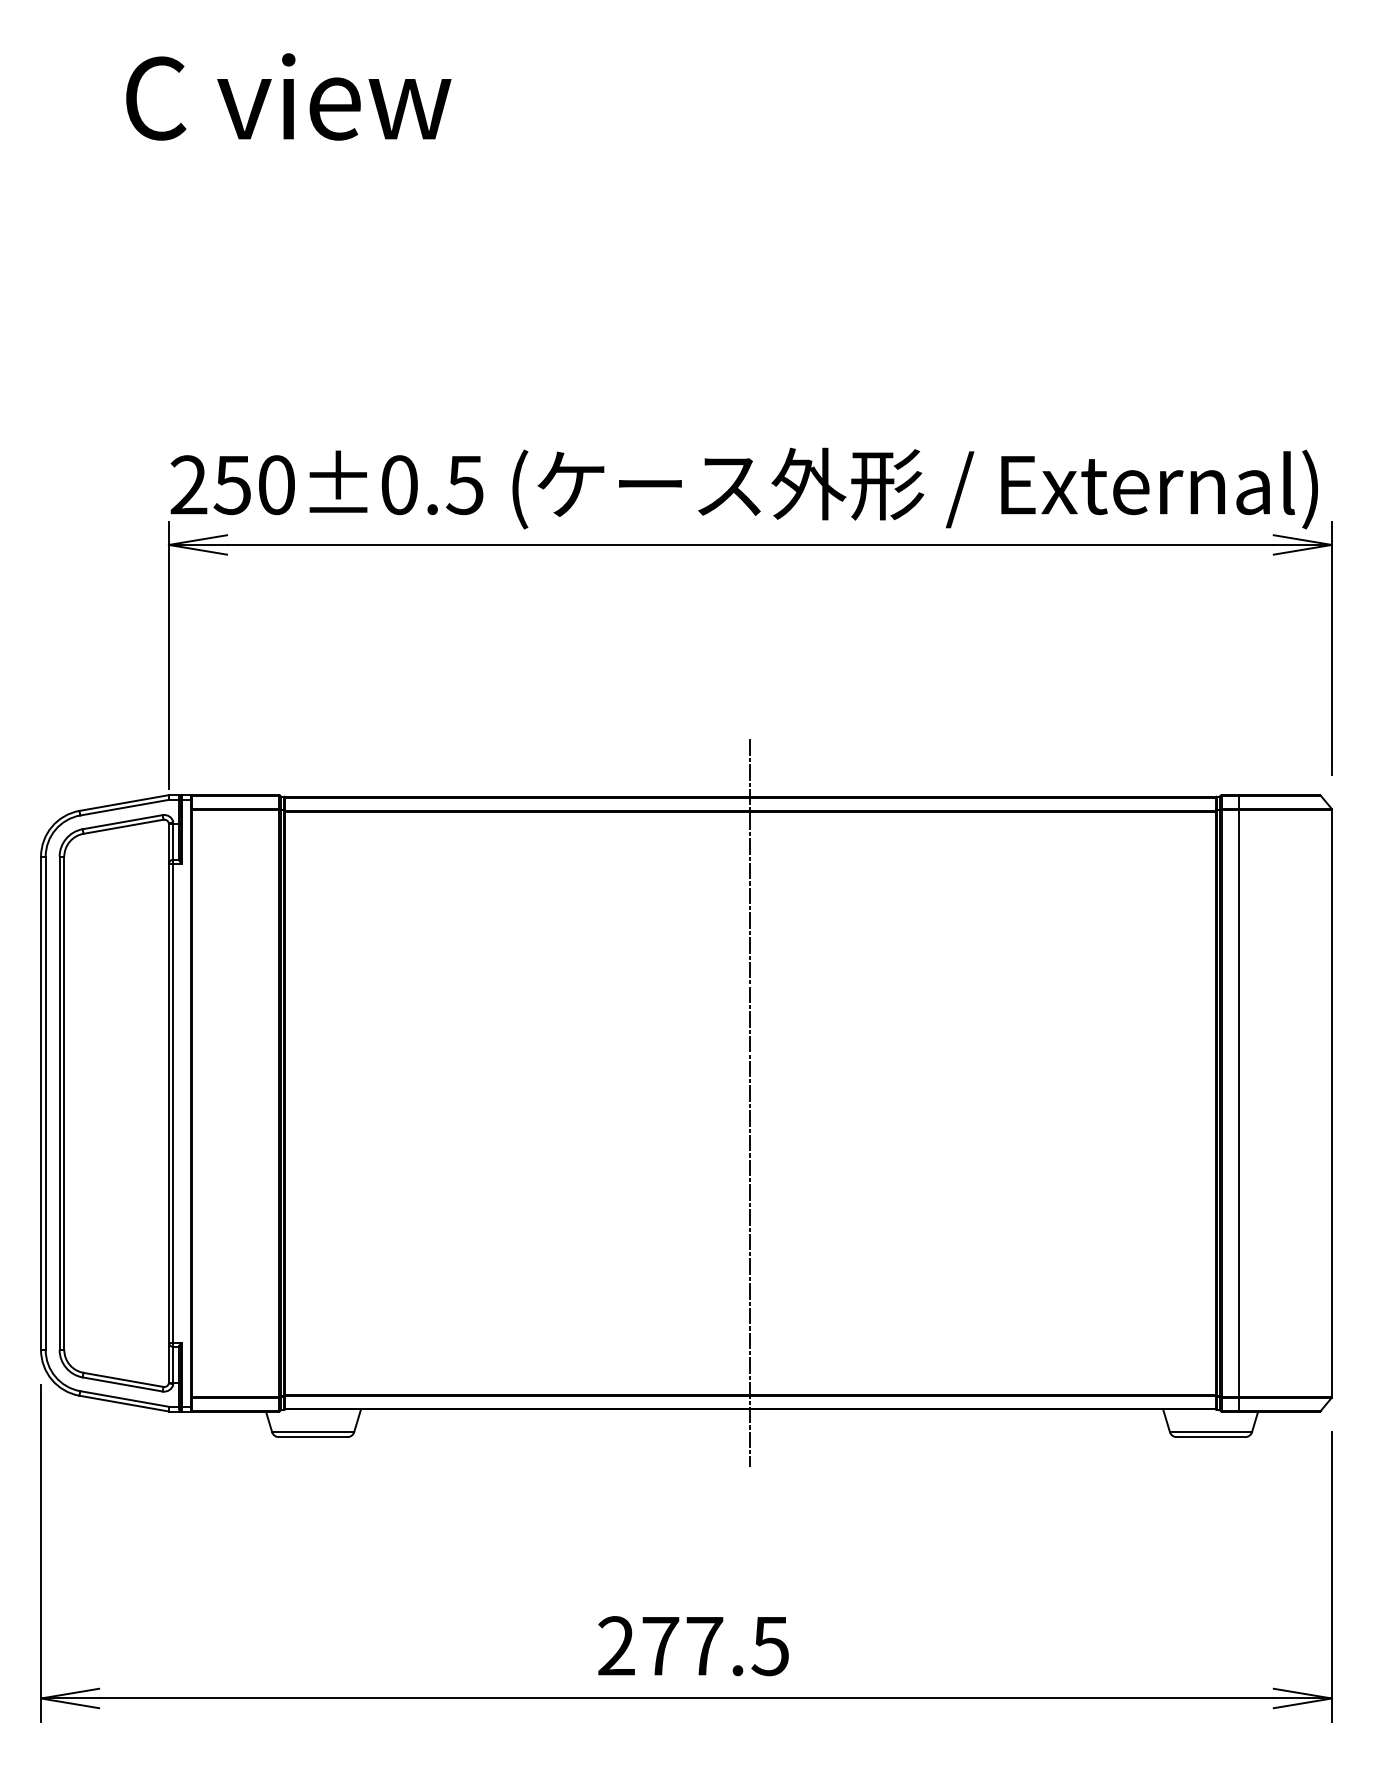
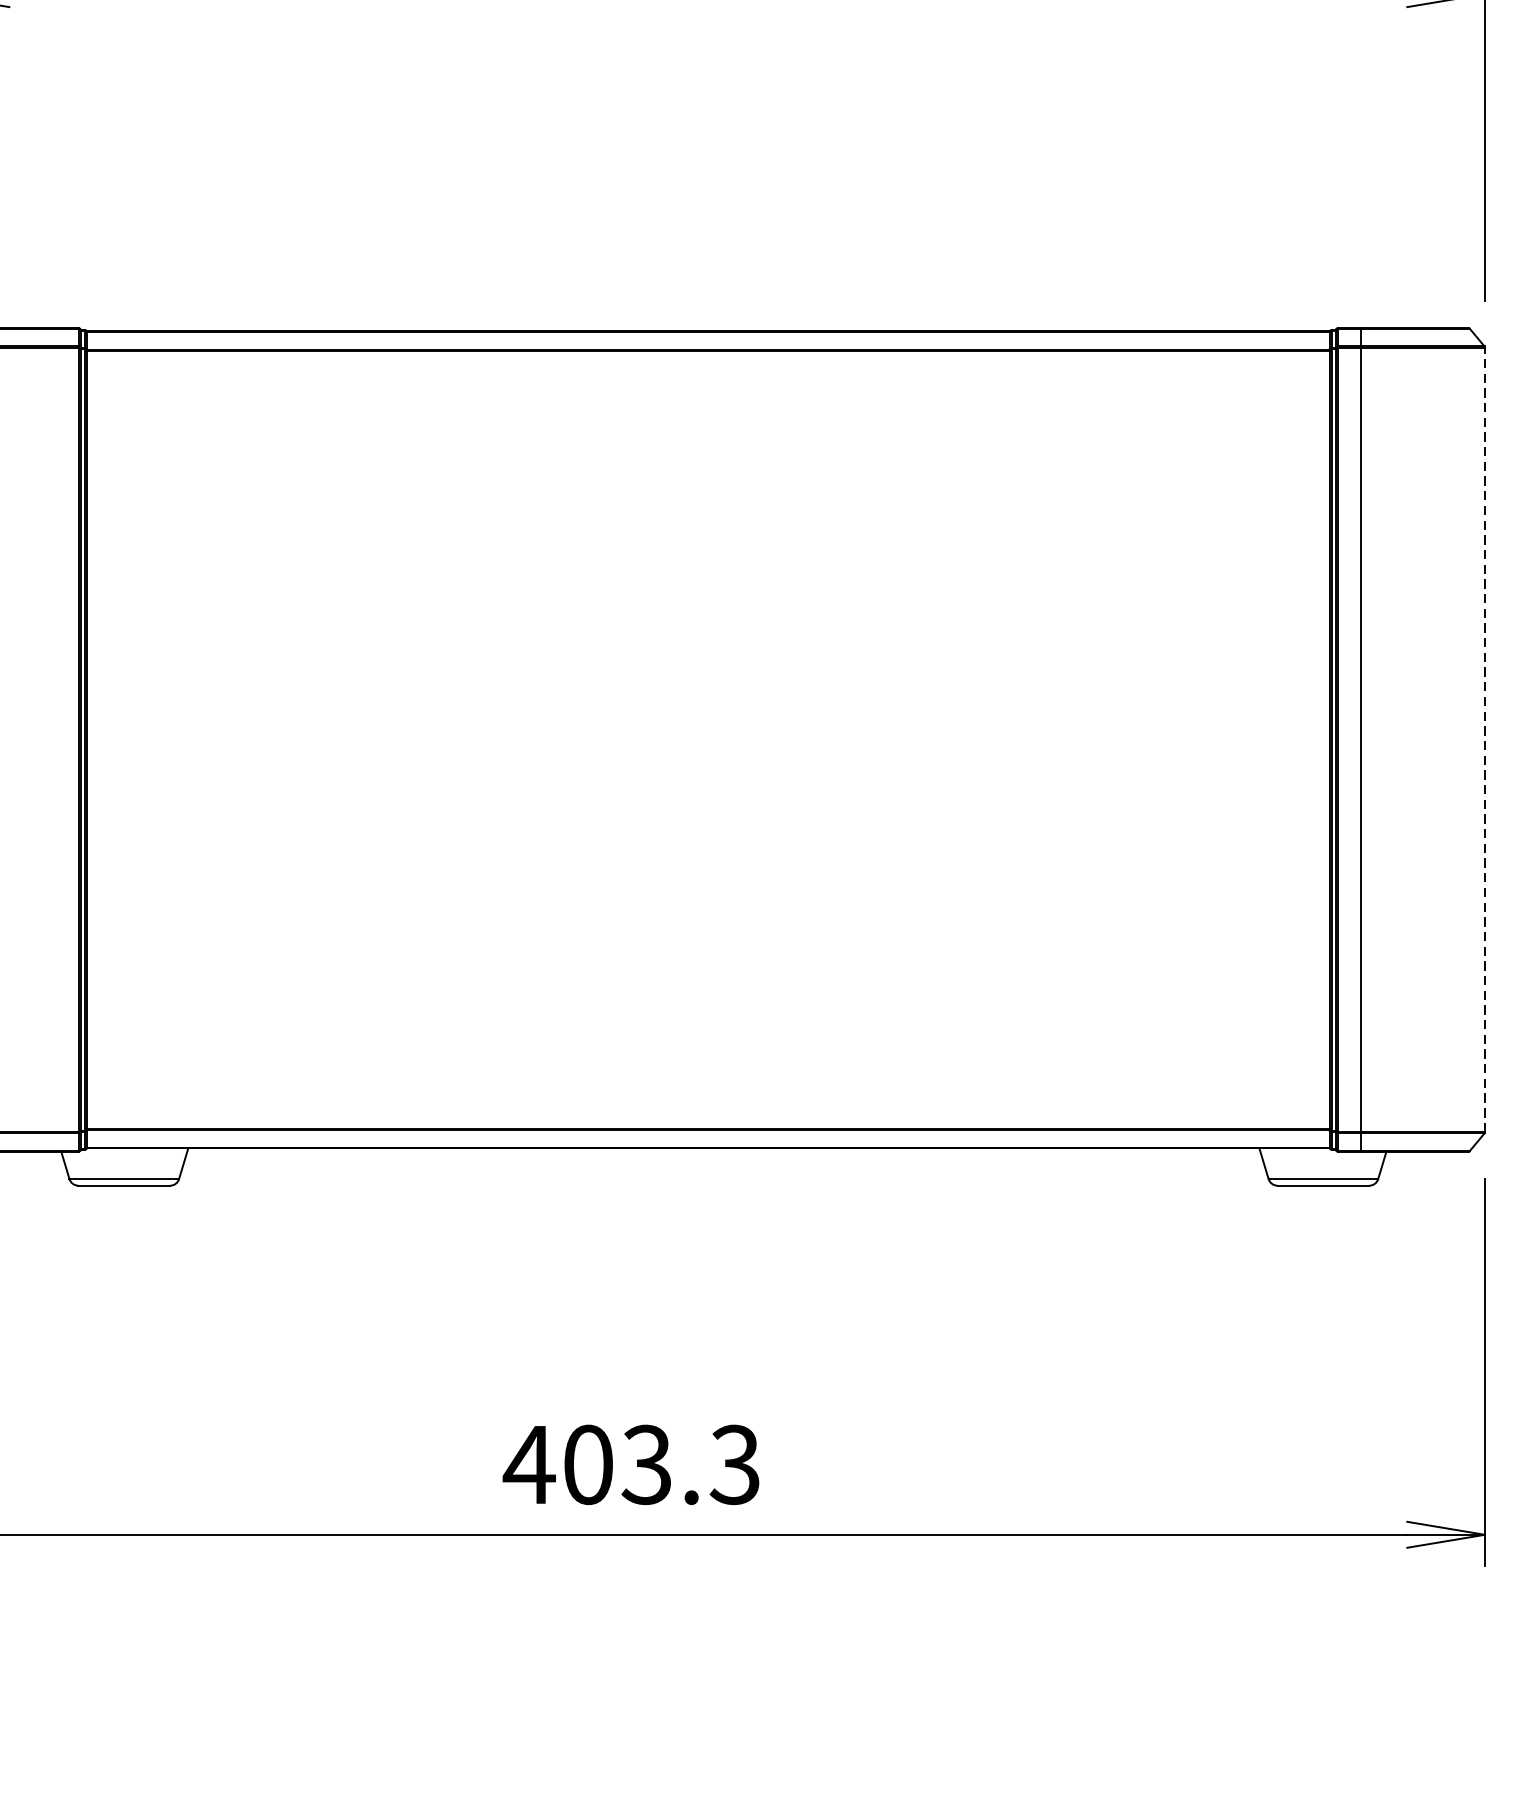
line: (750, 1103) -> (708, 740), removed
line: (1331, 1103) -> (1484, 740), solid -> dashed
text: (692, 1646) -> (630, 1465), 277.5 -> 403.3

